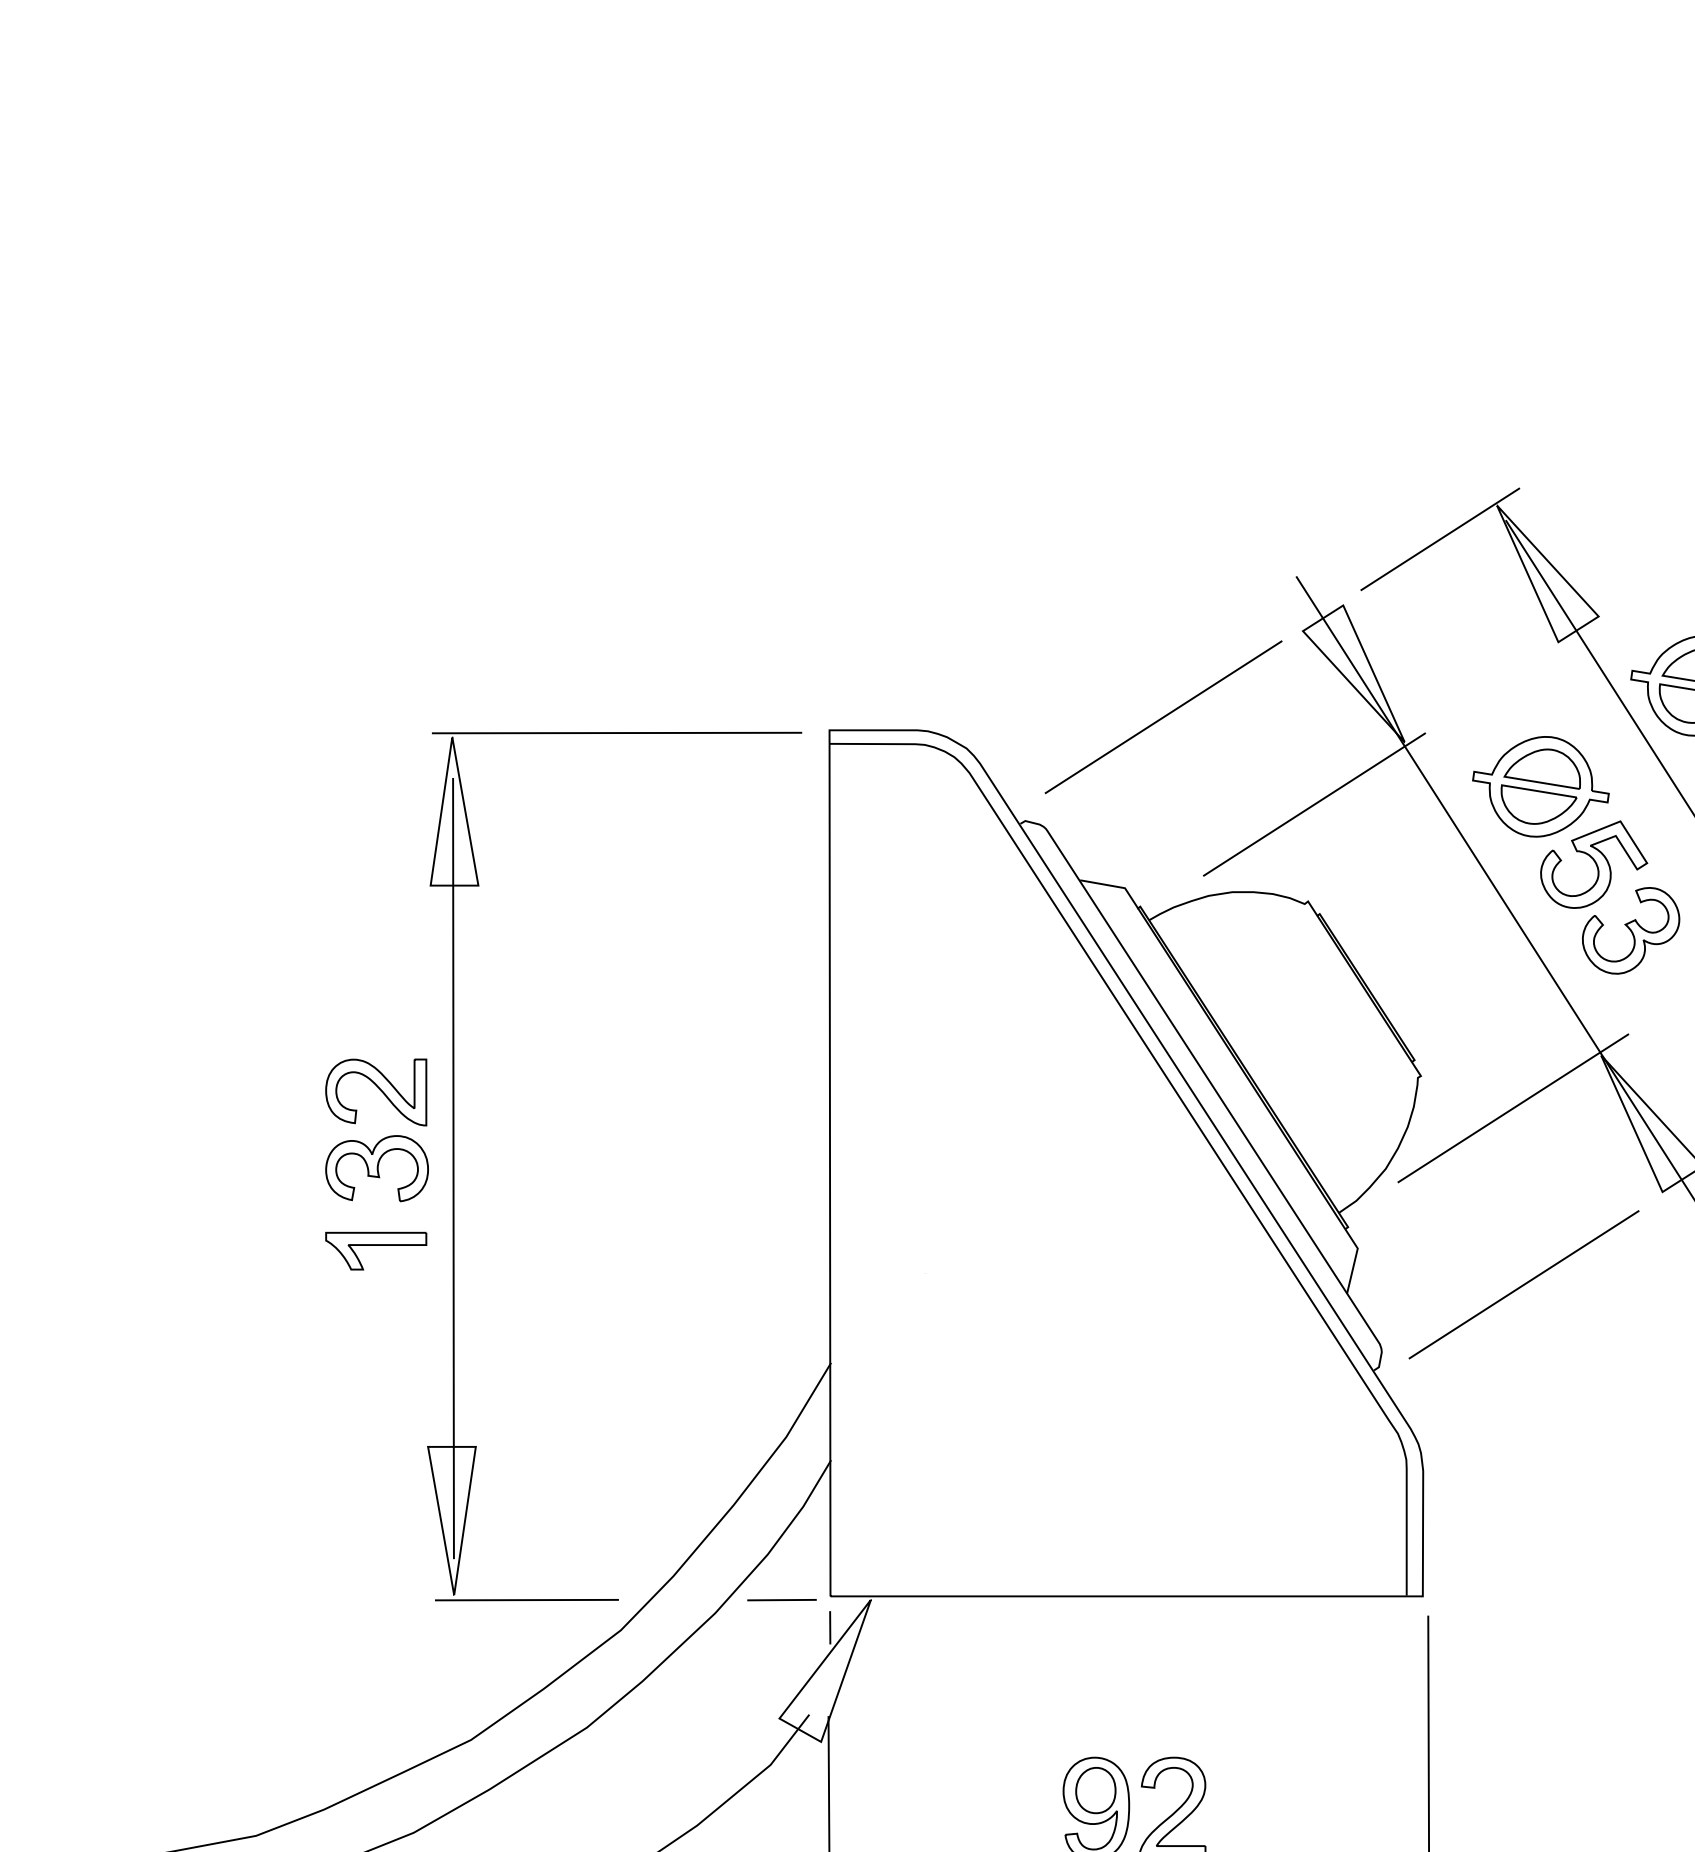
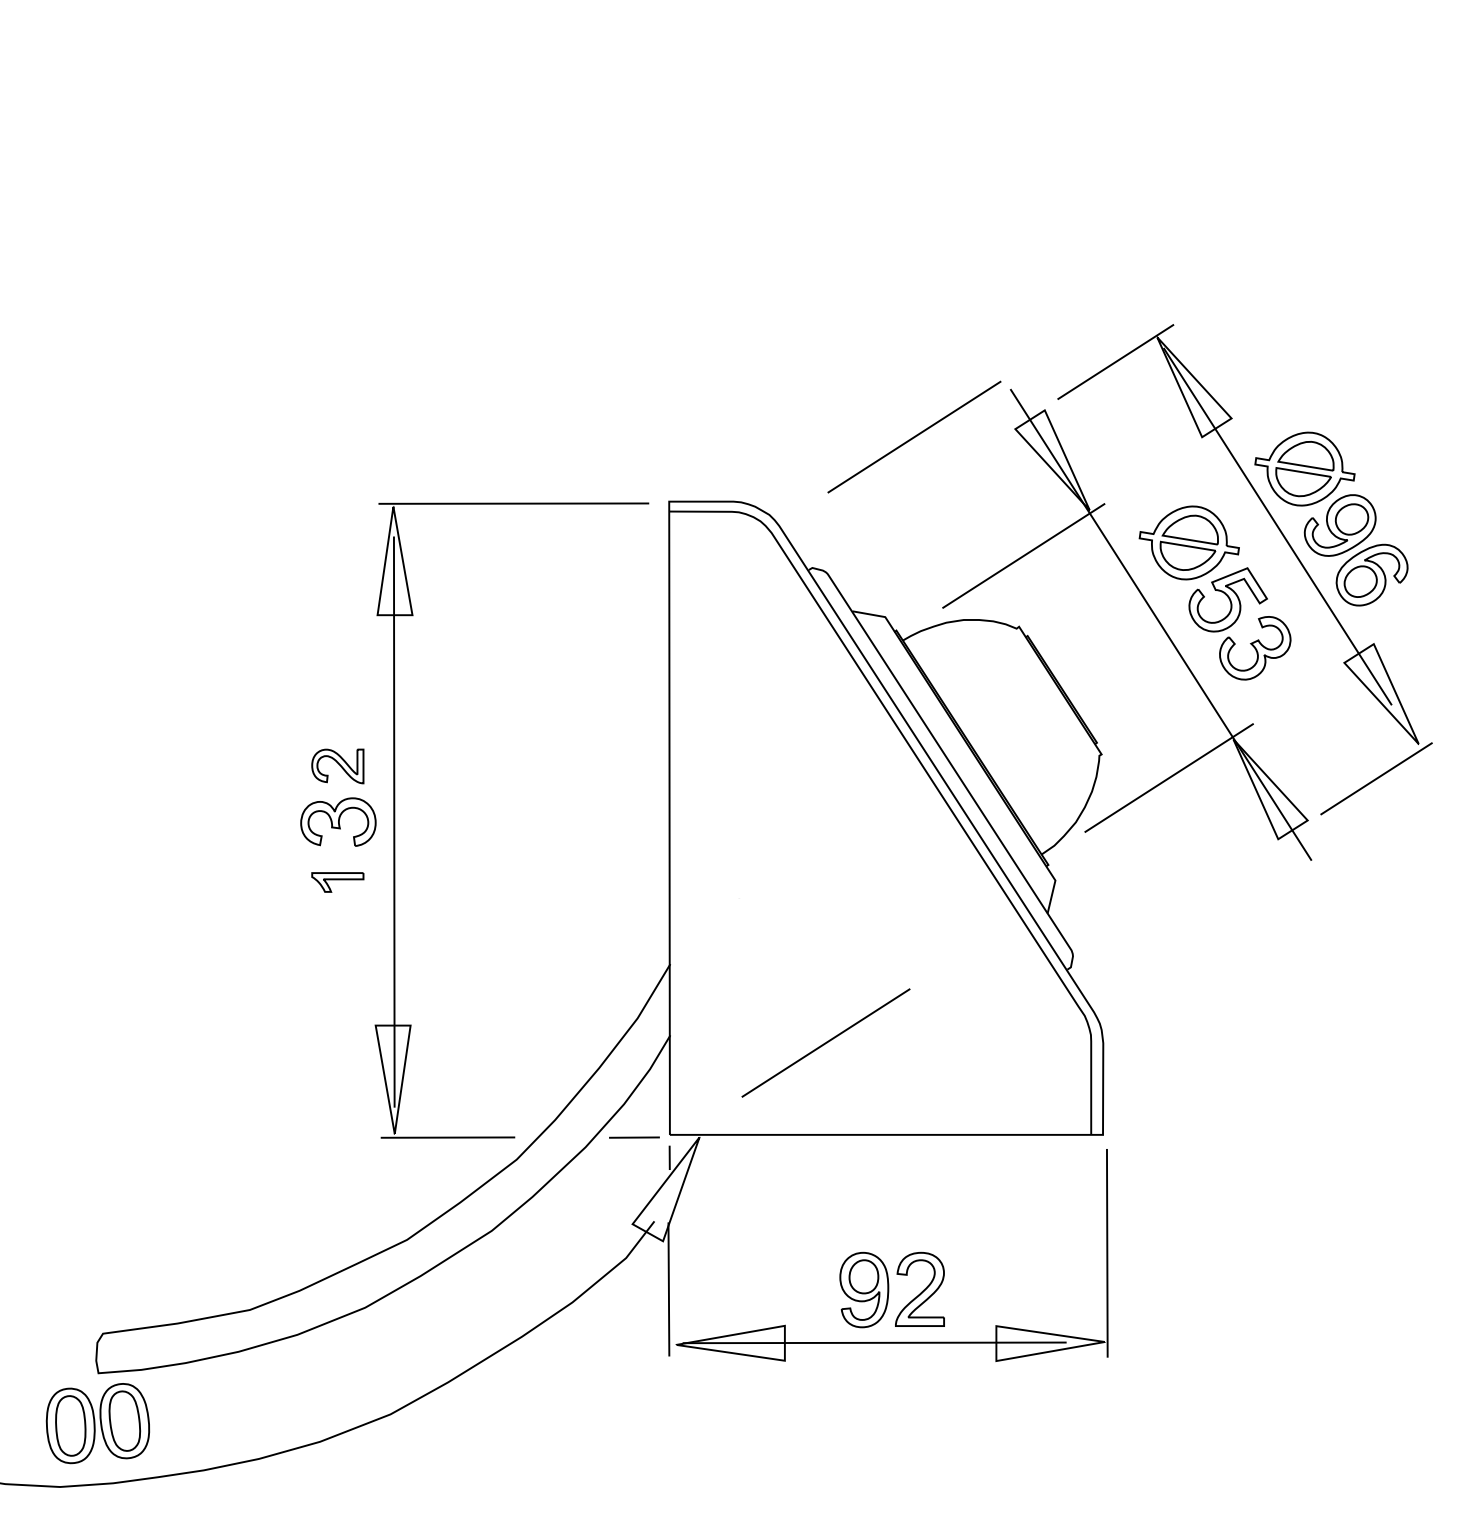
line: (1163, 716) -> (914, 436), moved
part: (375, 1092) -> (337, 766), size x0.7
part: (375, 1251) -> (337, 882), size x0.7
line: (1523, 1284) -> (825, 1042), moved

